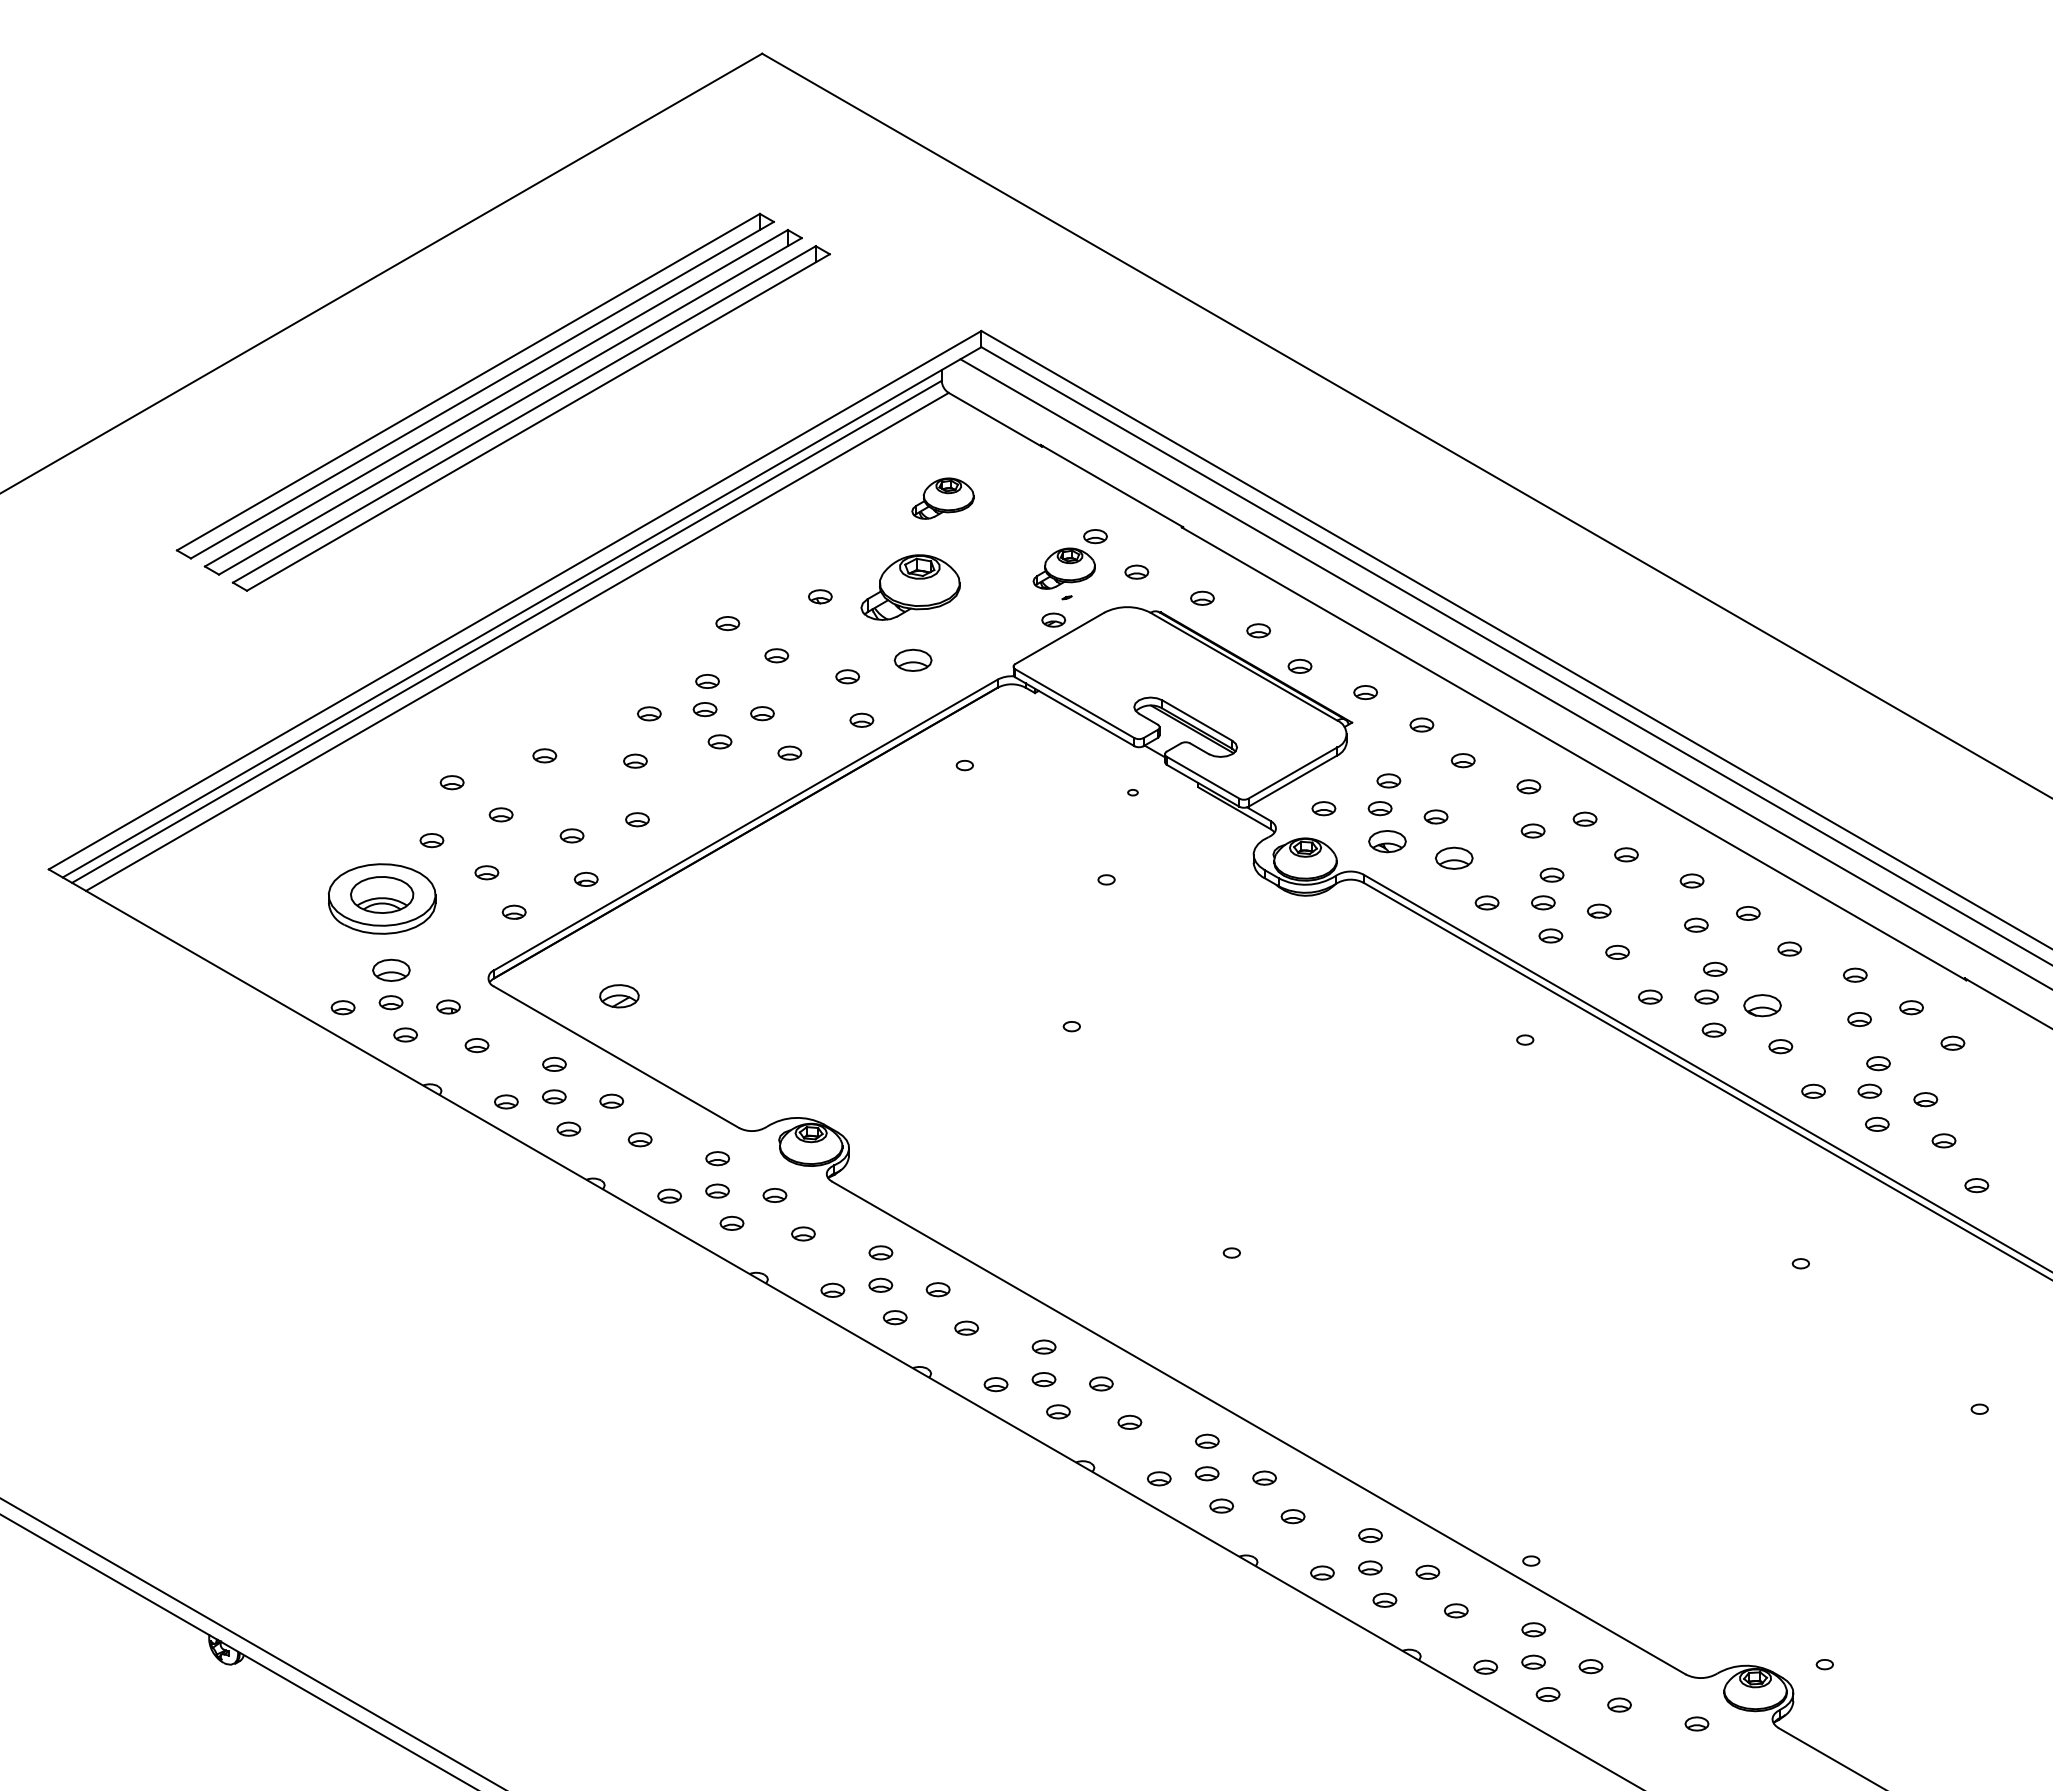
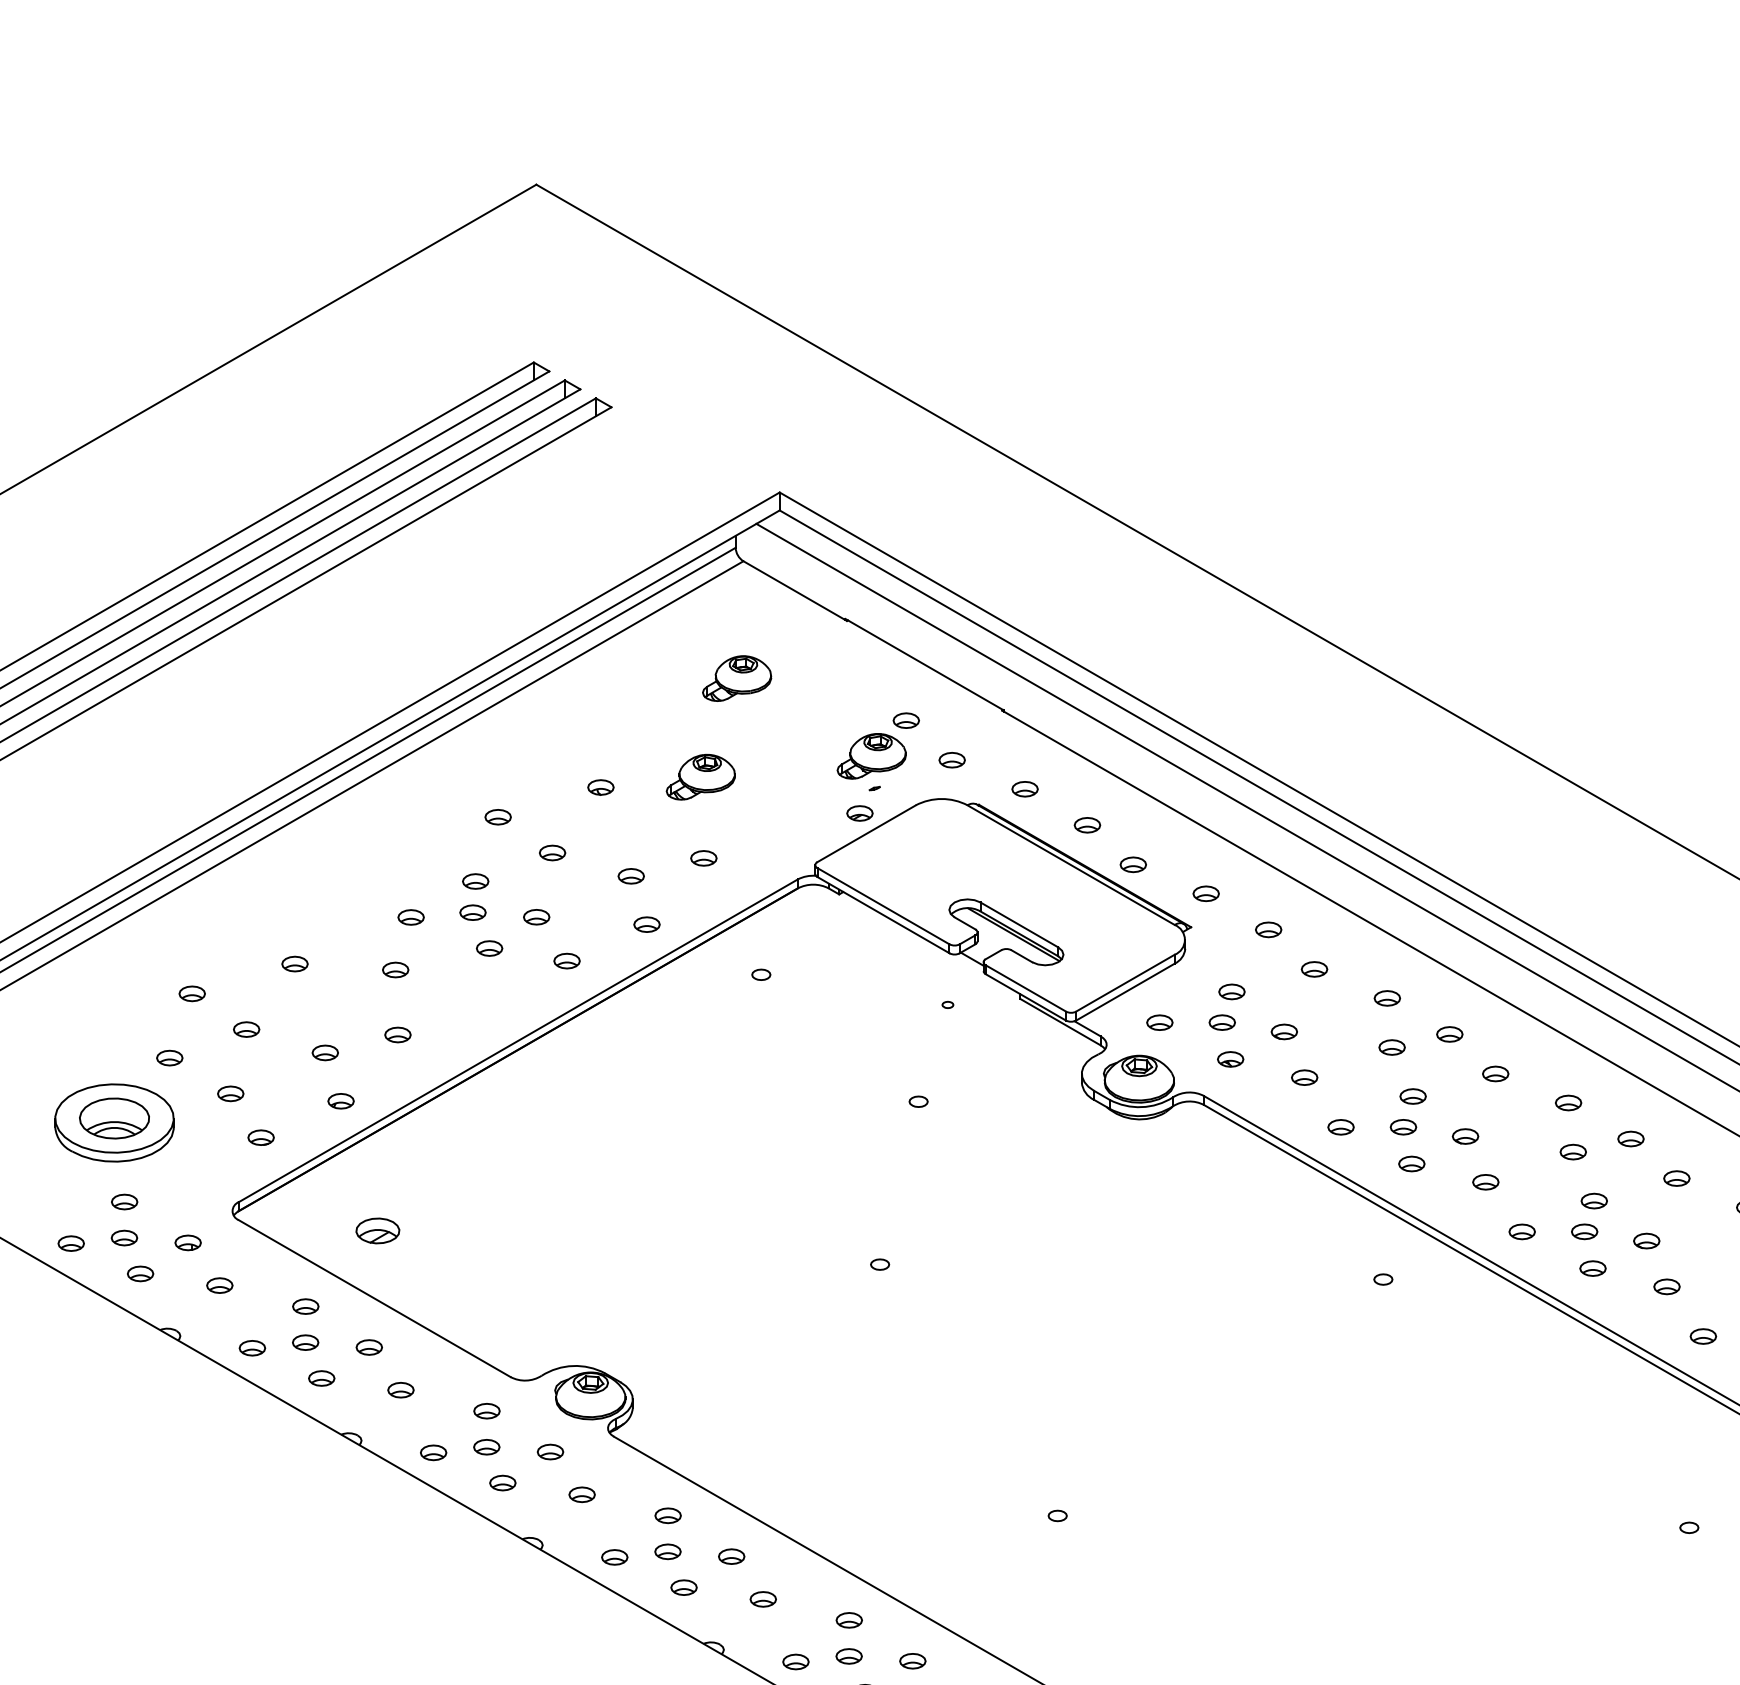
part: (909, 587) -> (699, 777), size x0.62
part: (912, 660) -> (703, 858), size x0.62
part: (1387, 841) -> (1230, 1059), size x0.62
part: (1454, 857) -> (1304, 1076), size x0.62
part: (390, 969) -> (123, 1201), size x0.62
part: (1762, 1004) -> (1646, 1240), size x0.62

